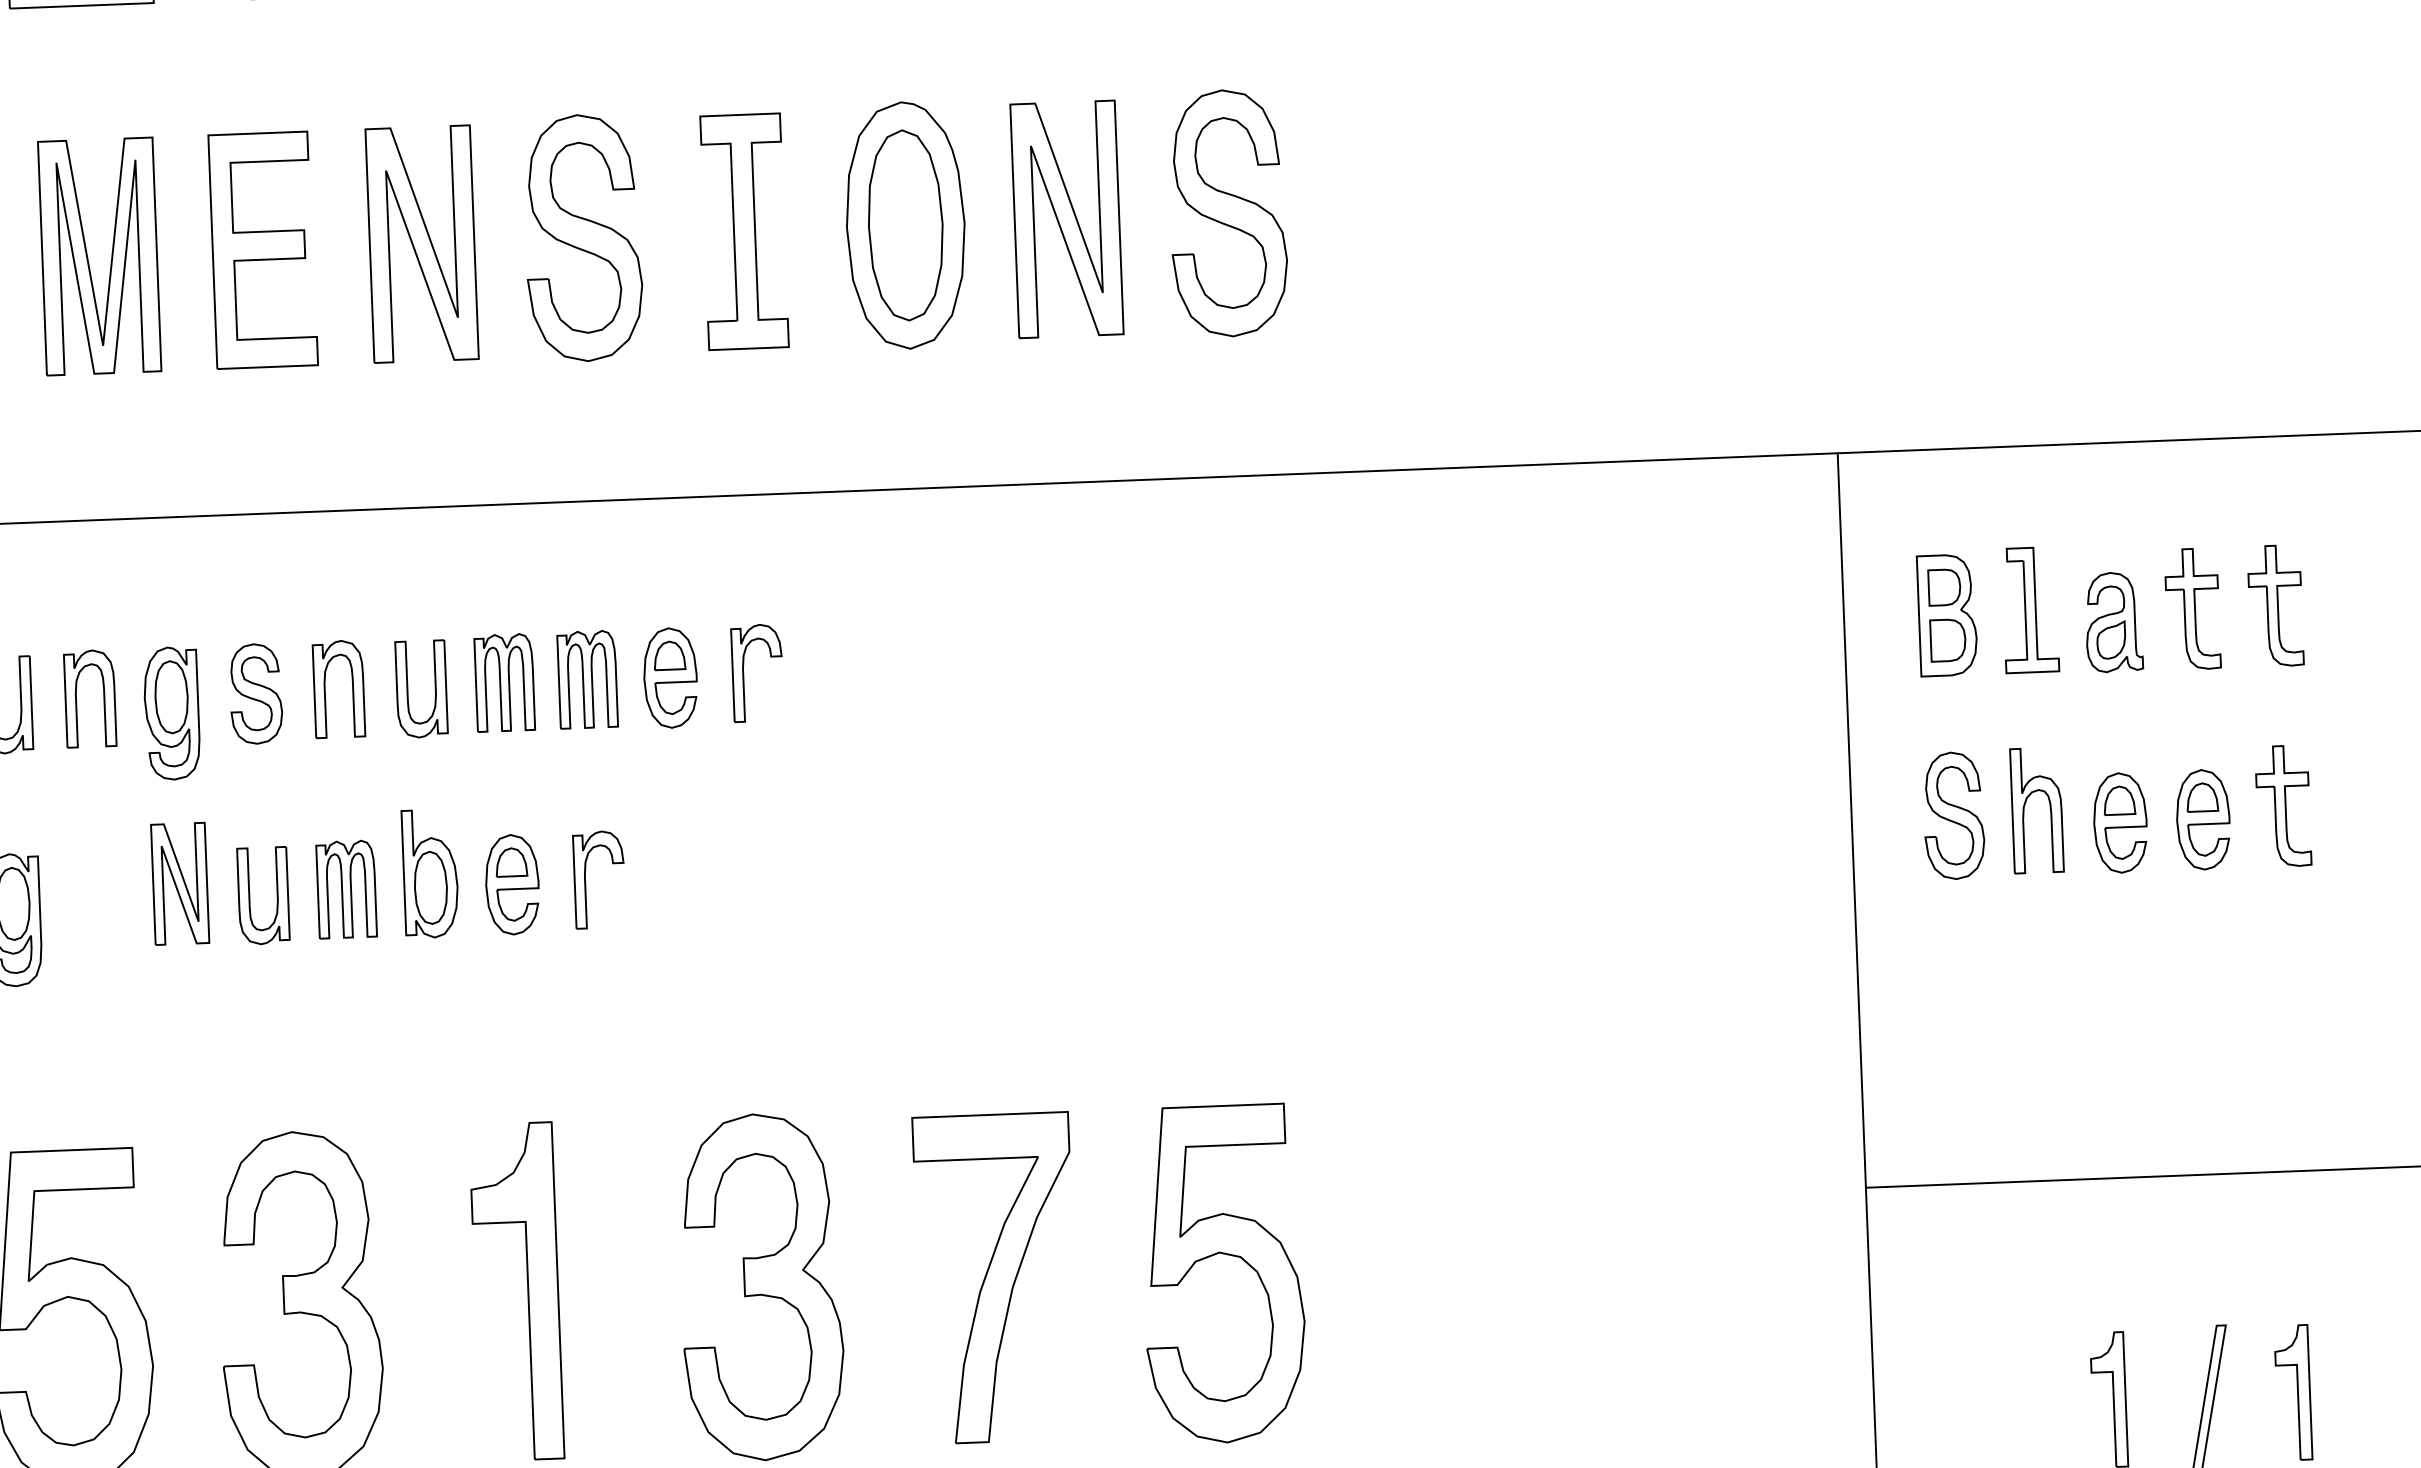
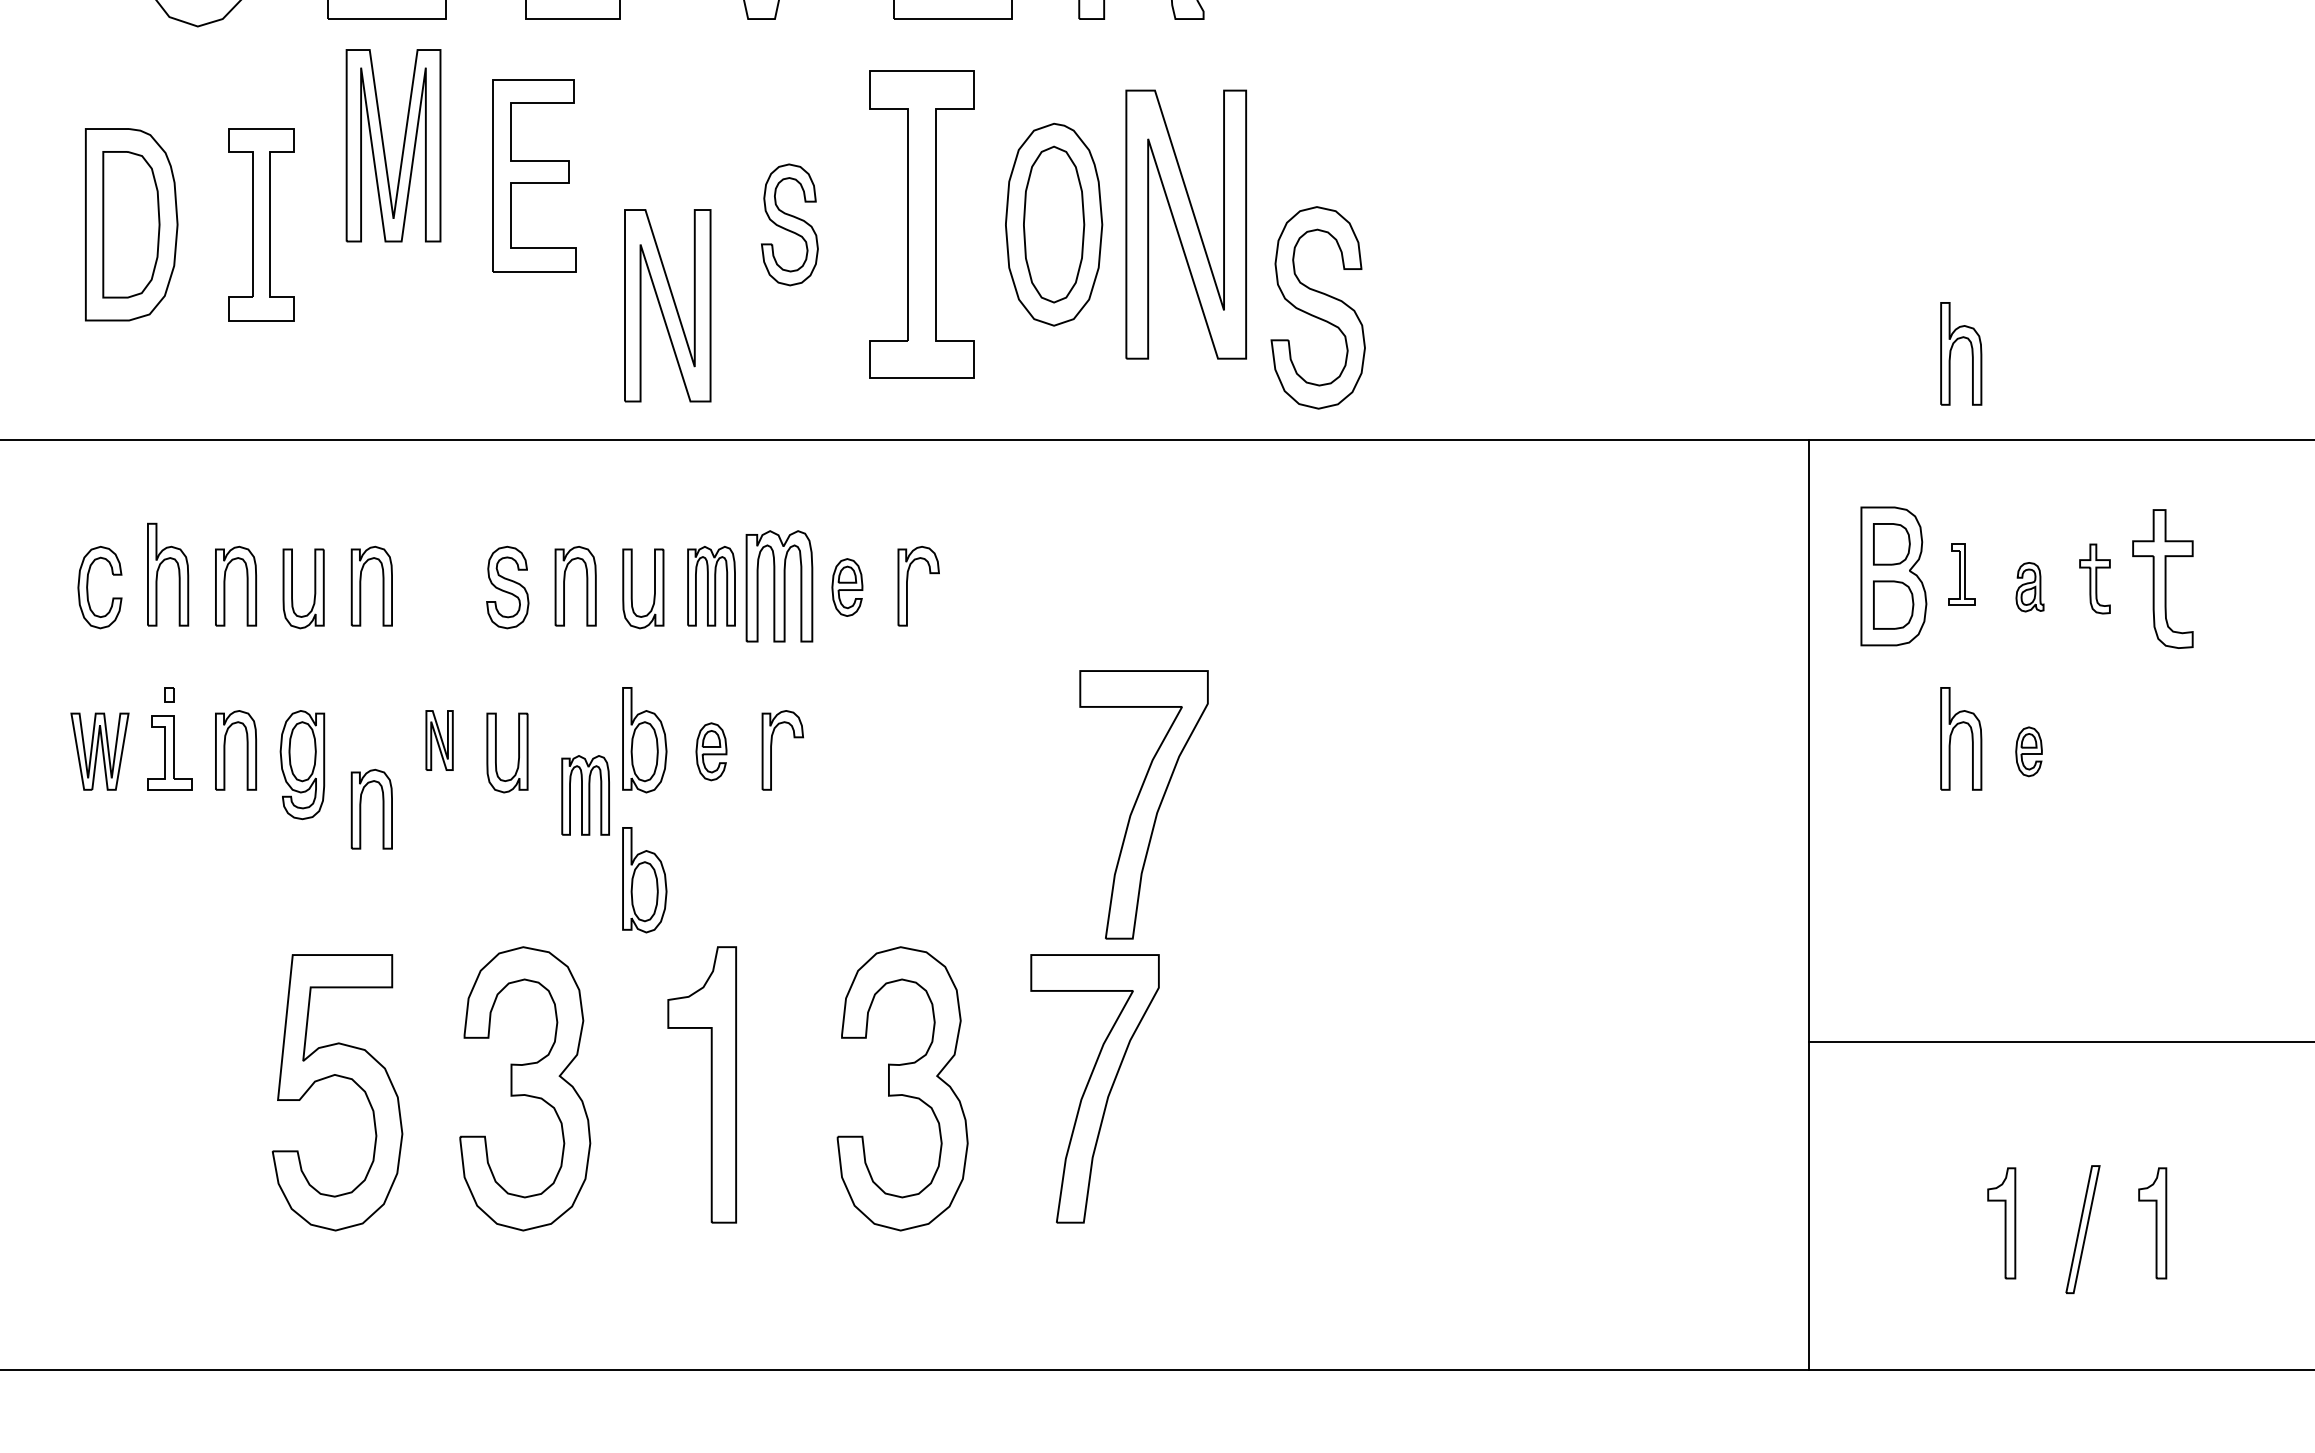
part: (1227, 212) -> (1317, 307), moved
part: (1066, 219) -> (1185, 224), size x1.4
part: (743, 231) -> (921, 224), size x1.6
part: (582, 237) -> (789, 224), size x0.6
part: (421, 243) -> (667, 305), moved
part: (263, 249) -> (534, 175), moved
part: (88, 256) -> (384, 145), moved
part: (2007, 340) -> (1951, 353), added
part: (2275, 605) -> (2162, 578), size x1.4
part: (2192, 608) -> (2094, 578), size x0.7
part: (2030, 609) -> (1962, 574), size x0.6
part: (1947, 615) -> (1894, 576), size x1.4
part: (2113, 621) -> (2029, 586), size x0.6
part: (670, 677) -> (847, 587), size x0.7
part: (587, 678) -> (779, 585), size x1.4
part: (170, 713) -> (437, 600), removed
part: (2282, 806) -> (2162, 743), removed
part: (1954, 815) -> (1893, 740), removed
part: (2202, 819) -> (2096, 751), removed
part: (2119, 822) -> (2028, 751), size x0.6
part: (179, 883) -> (439, 740), size x0.6
part: (512, 884) -> (711, 751), size x0.7
part: (346, 889) -> (585, 795), moved
part: (1042, 928) -> (1143, 804), added
part: (87, 970) -> (361, 808), added
part: (436, 1045) -> (644, 880), added
part: (1225, 1255) -> (1283, 1077), removed

